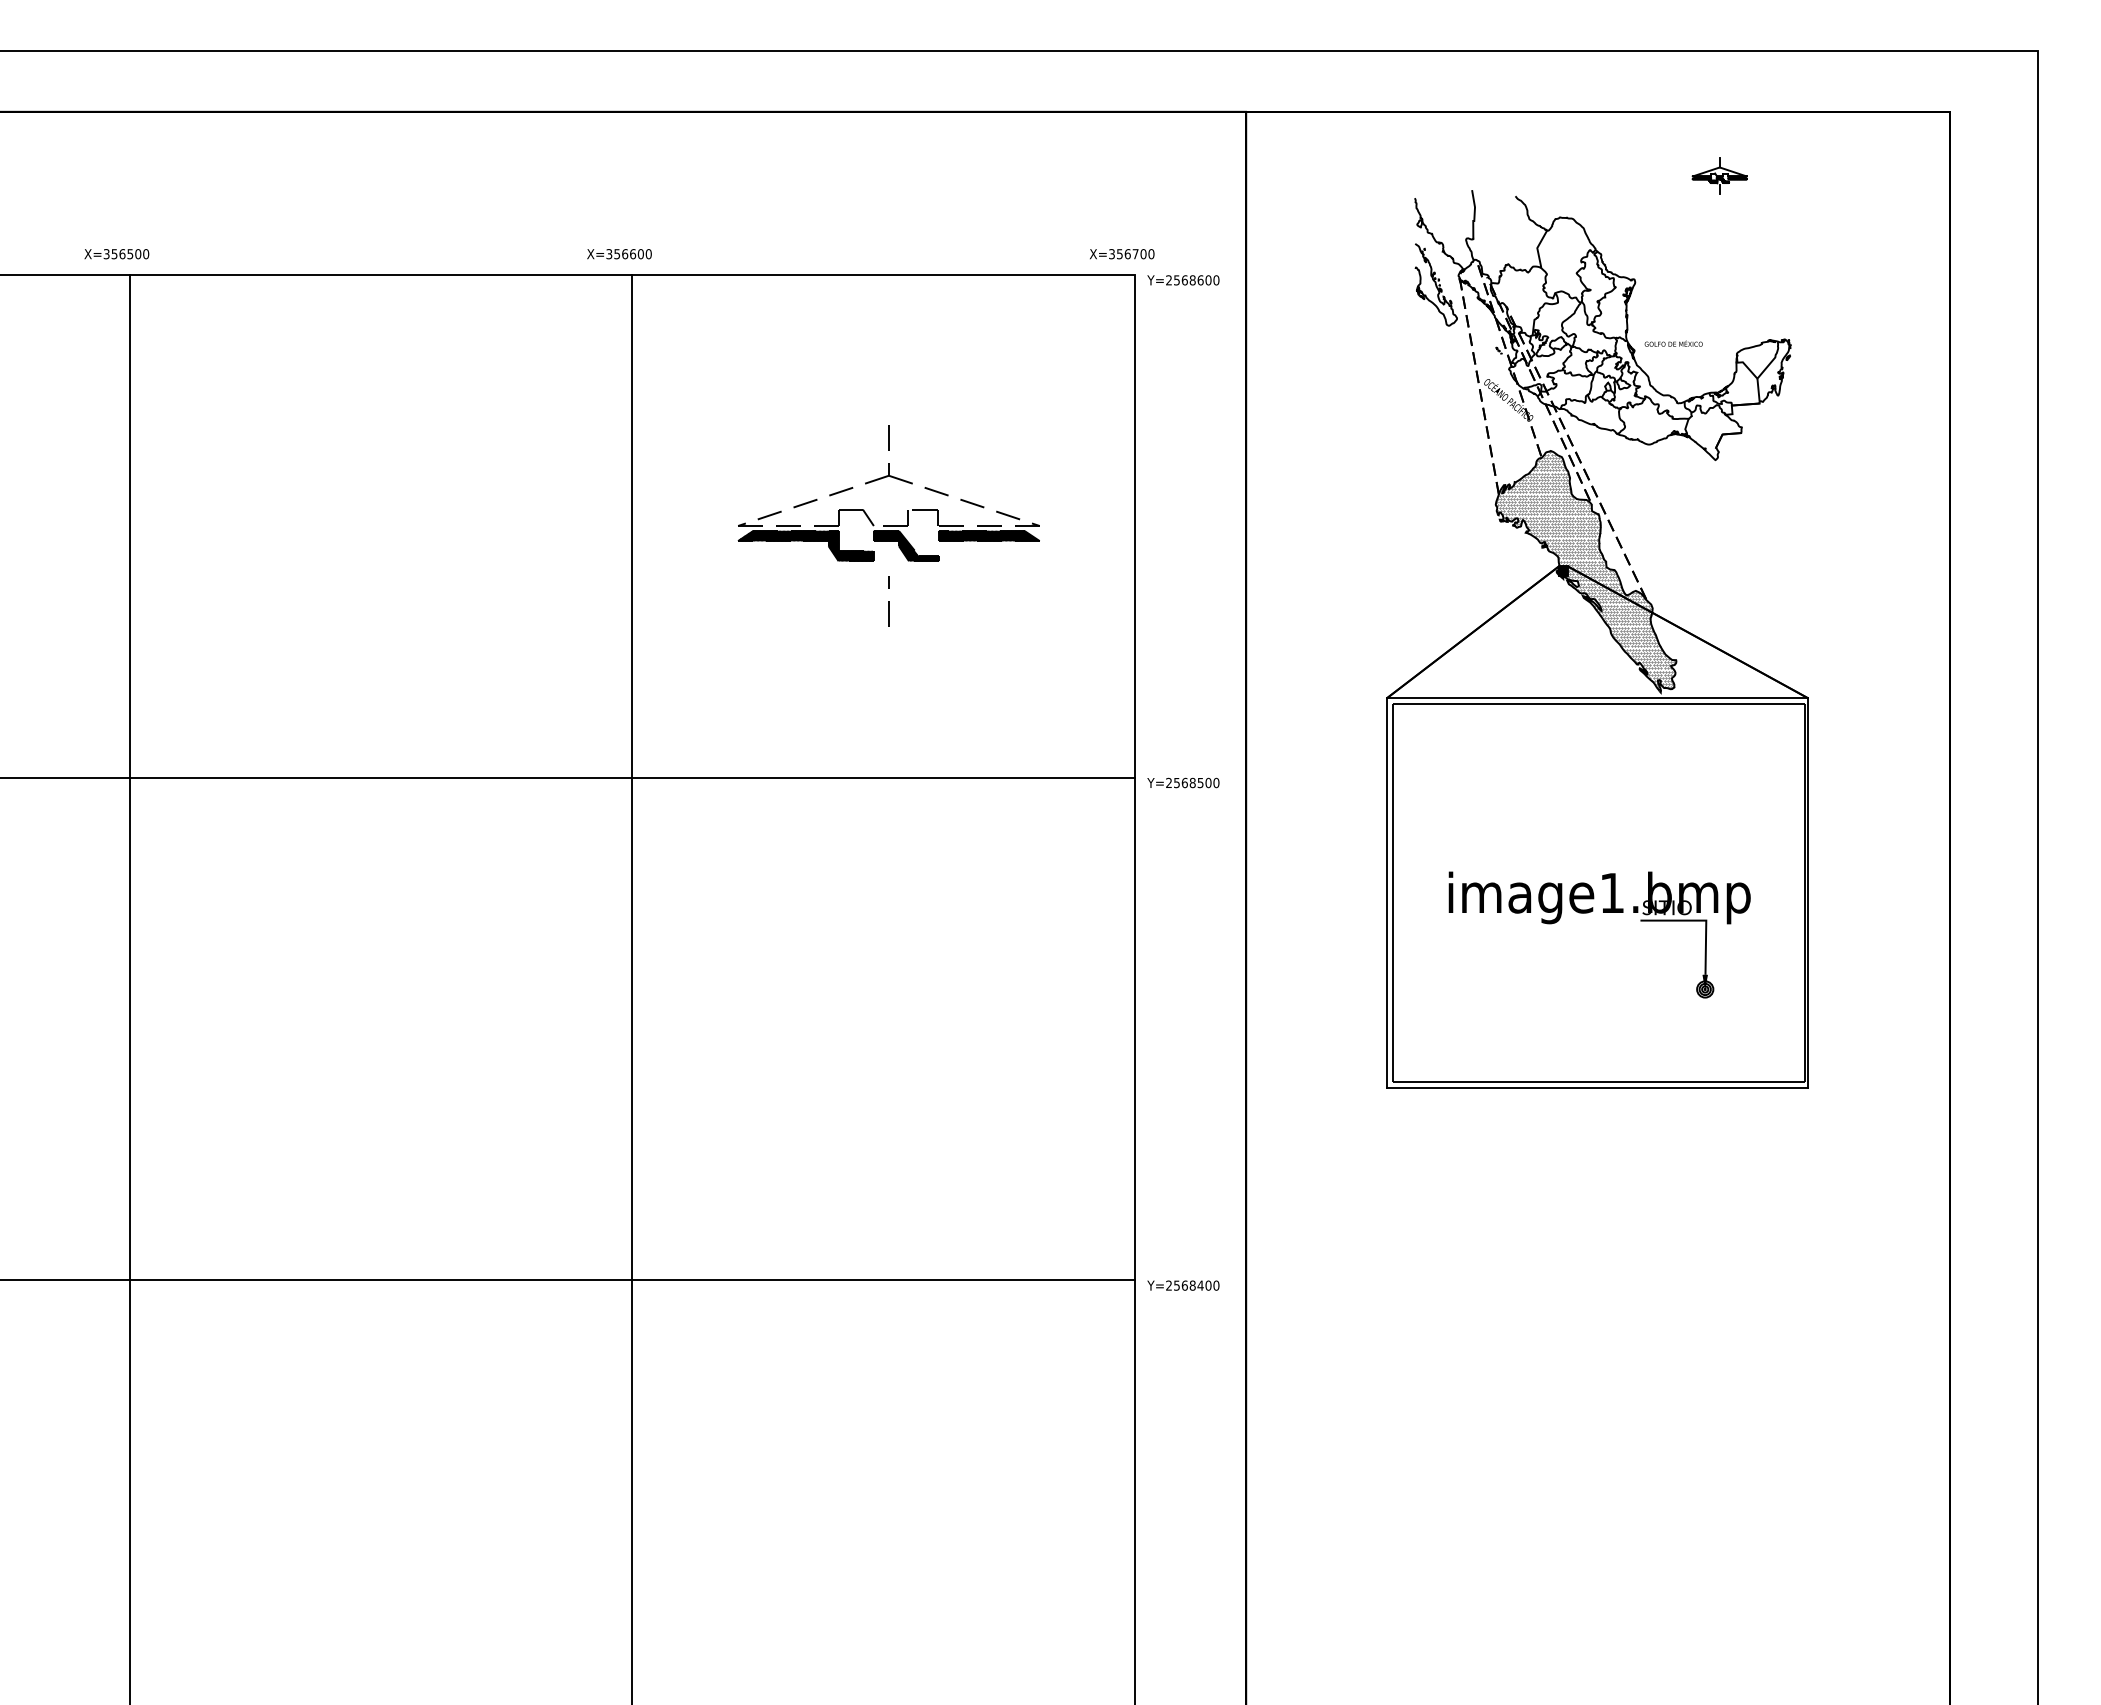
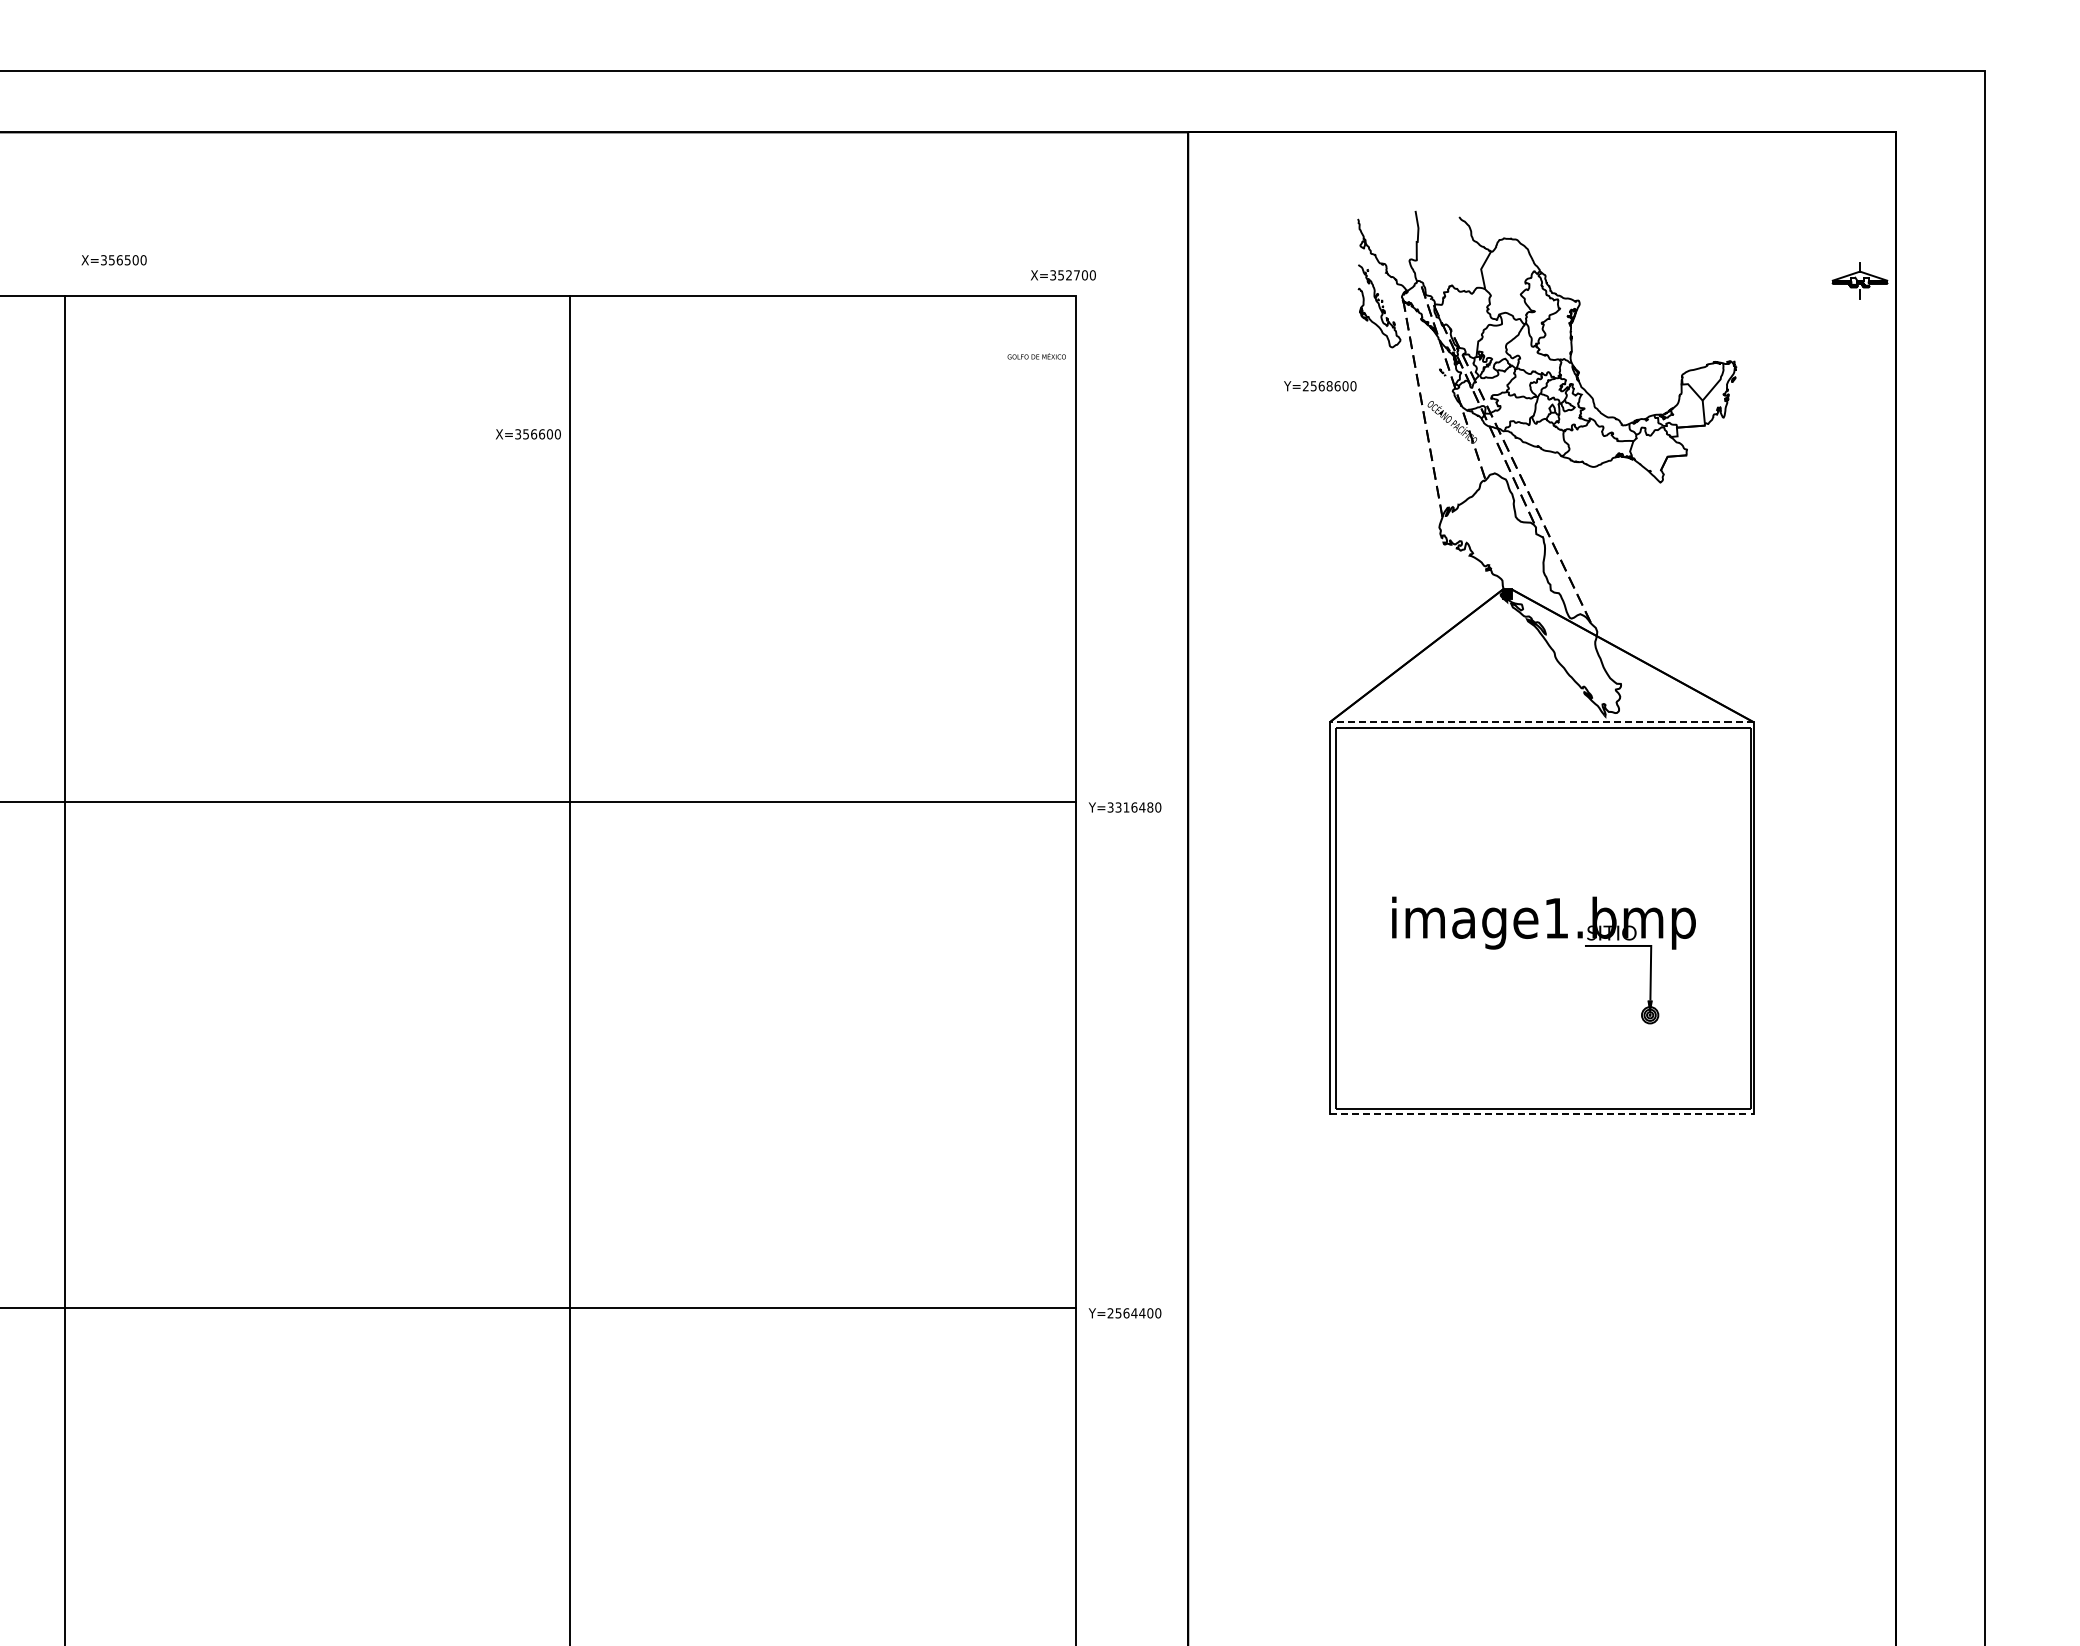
part: (1719, 175) -> (1859, 279), moved
text: (116, 254) -> (113, 260), moved
text: (619, 254) -> (528, 434), moved
text: (1127, 254) -> (1068, 275), X=356700 -> X=352700
text: (1183, 280) -> (1320, 386), moved
text: (1673, 343) -> (1036, 356), moved
part: (888, 525) -> (828, 548), removed
hatch: (1585, 570) -> (1529, 593), removed
line: (1597, 698) -> (1541, 722), solid -> dashed
text: (1188, 782) -> (1130, 806), Y=2568500 -> Y=3316480
line: (1597, 1087) -> (1541, 1113), solid -> dashed
text: (1192, 1285) -> (1134, 1313), Y=2568400 -> Y=2564400

